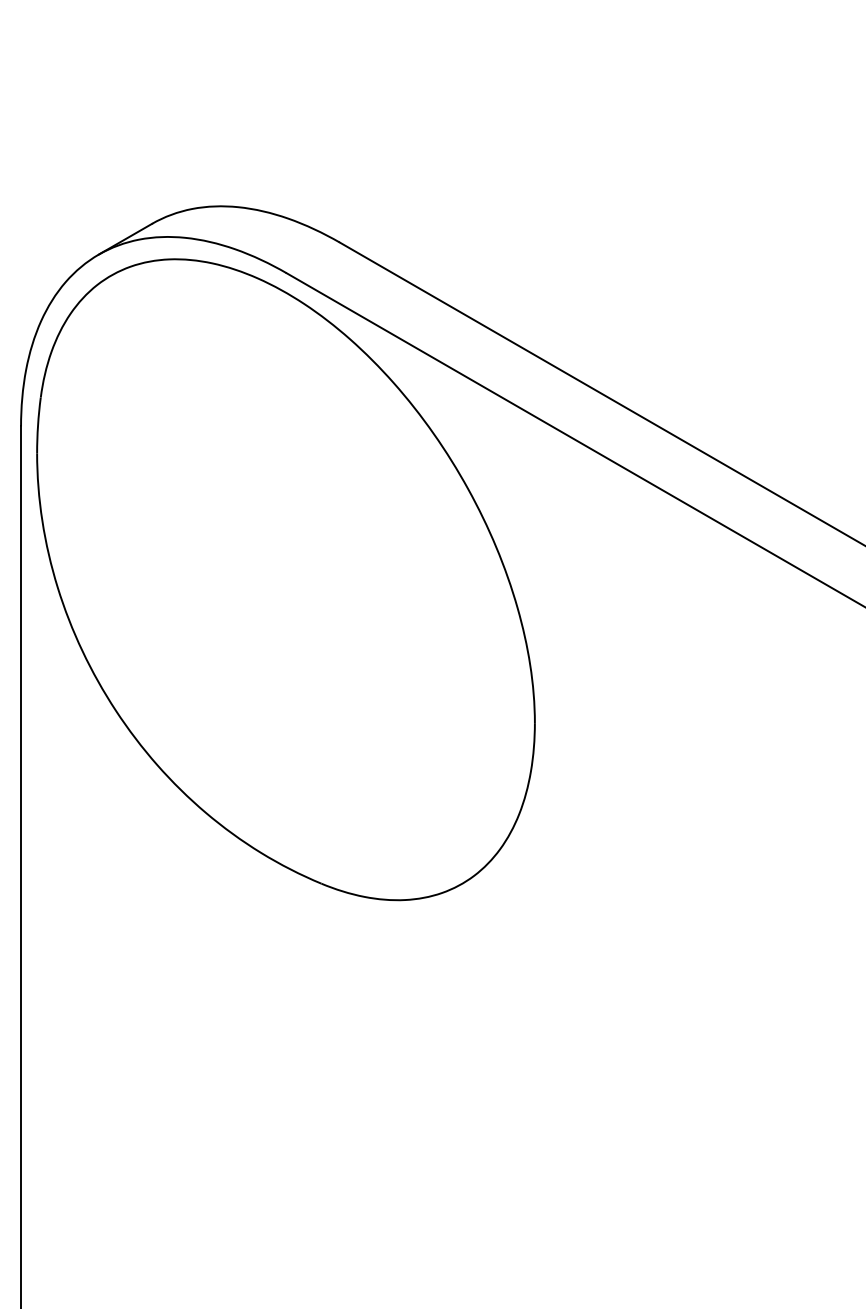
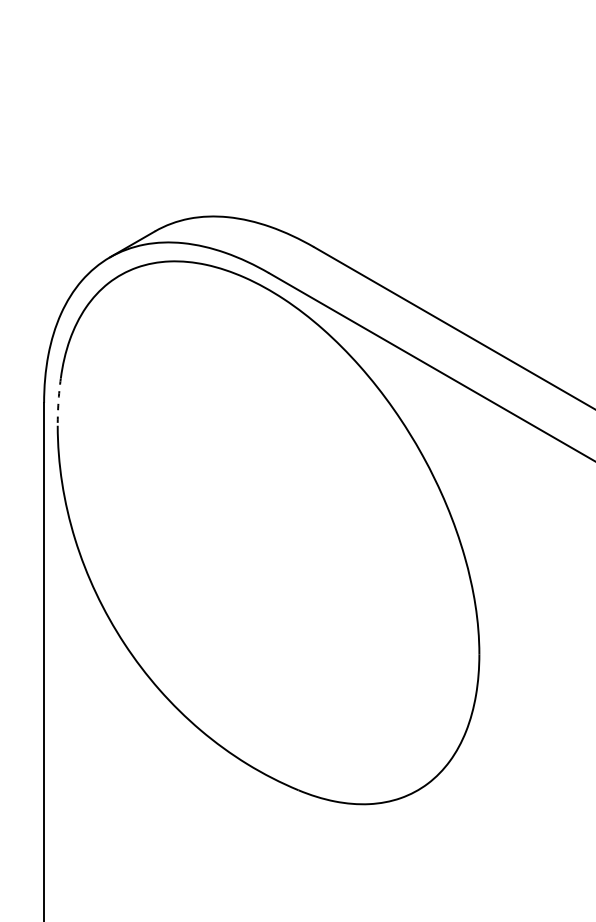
arc: (38, 425) -> (58, 402), solid -> dashed

